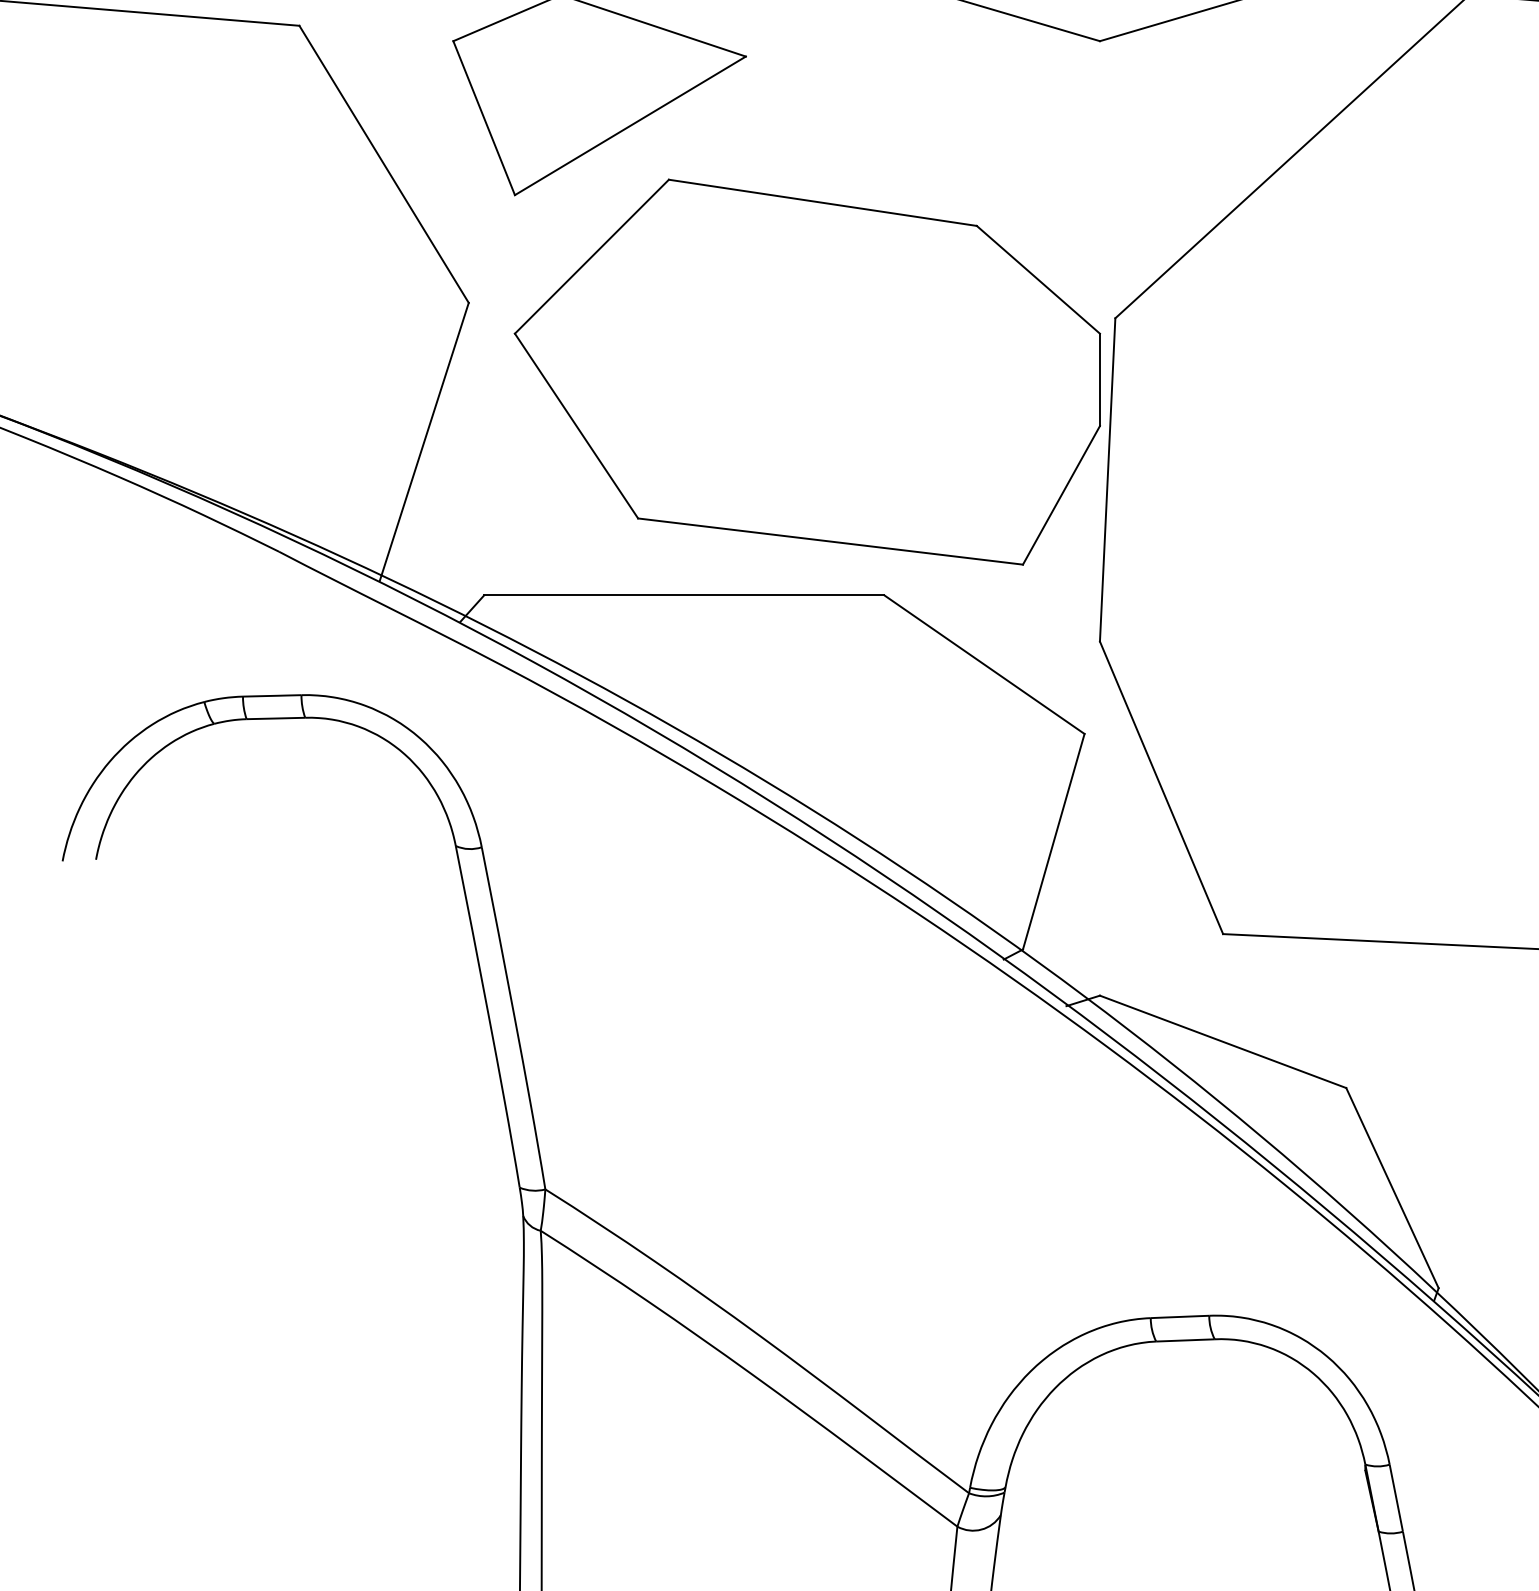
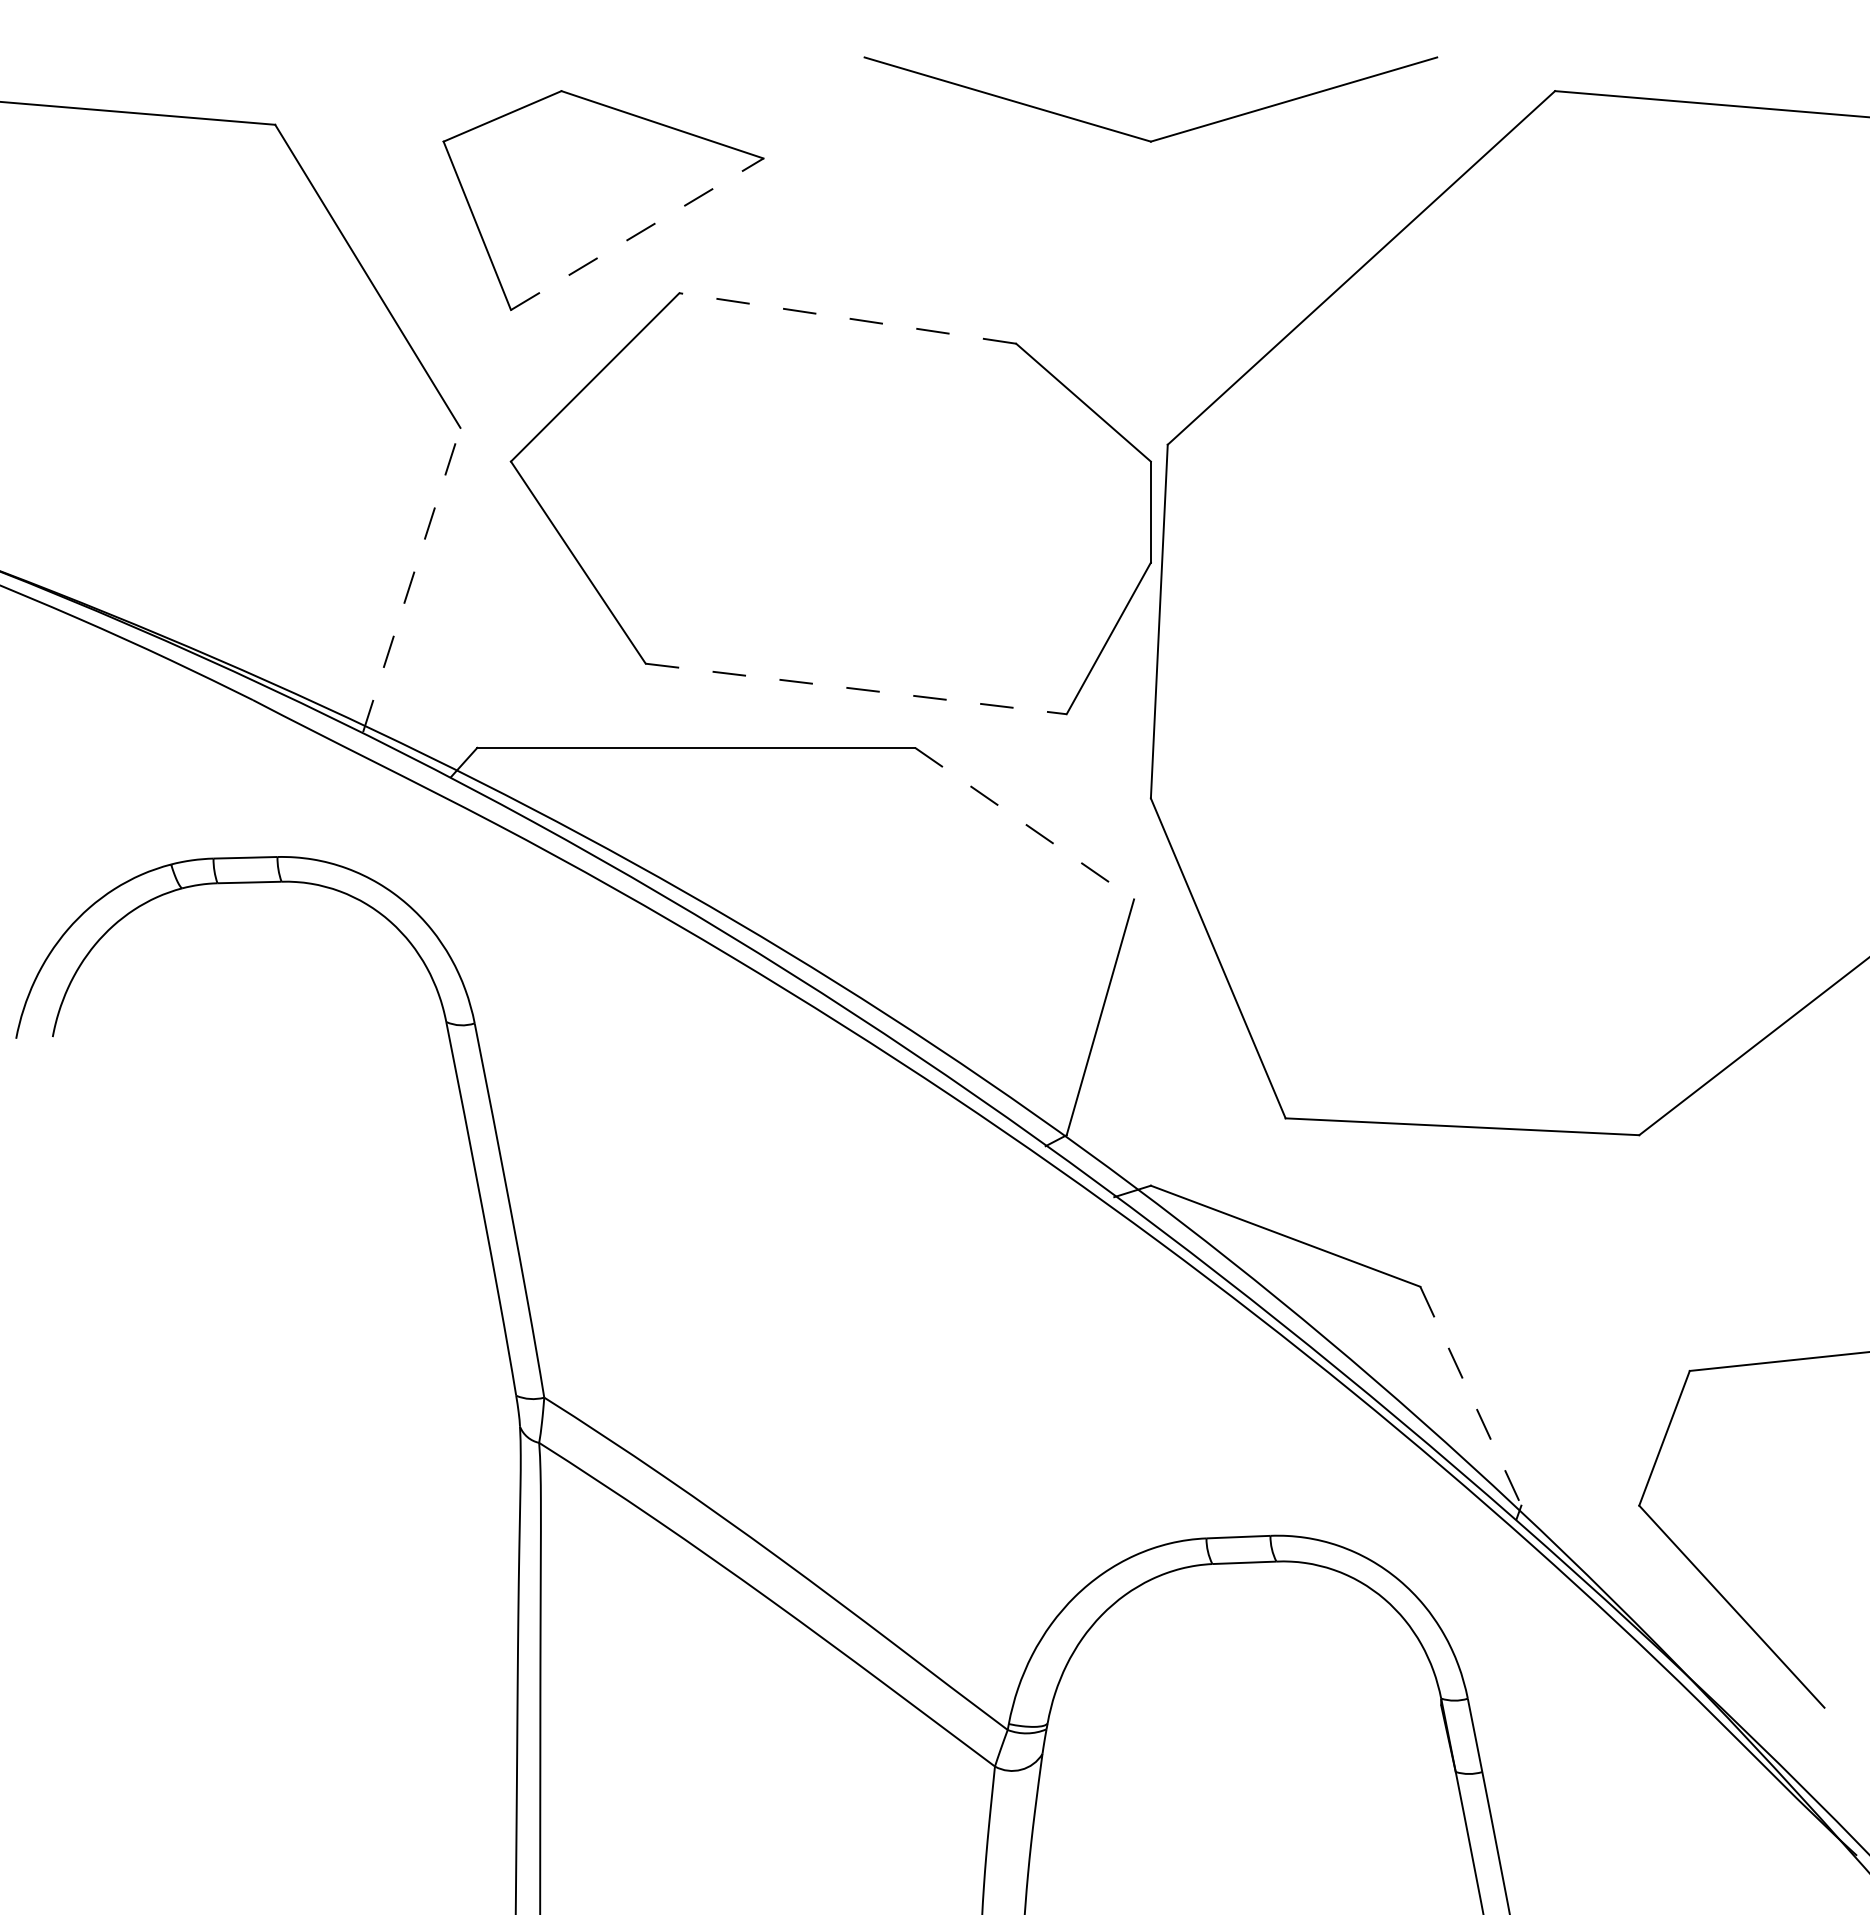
line: (630, 126) -> (637, 234), solid -> dashed
line: (822, 202) -> (847, 318), solid -> dashed
line: (423, 441) -> (411, 579), solid -> dashed
line: (830, 542) -> (856, 689), solid -> dashed
line: (985, 664) -> (1025, 823), solid -> dashed
line: (1392, 1188) -> (1470, 1396), solid -> dashed

